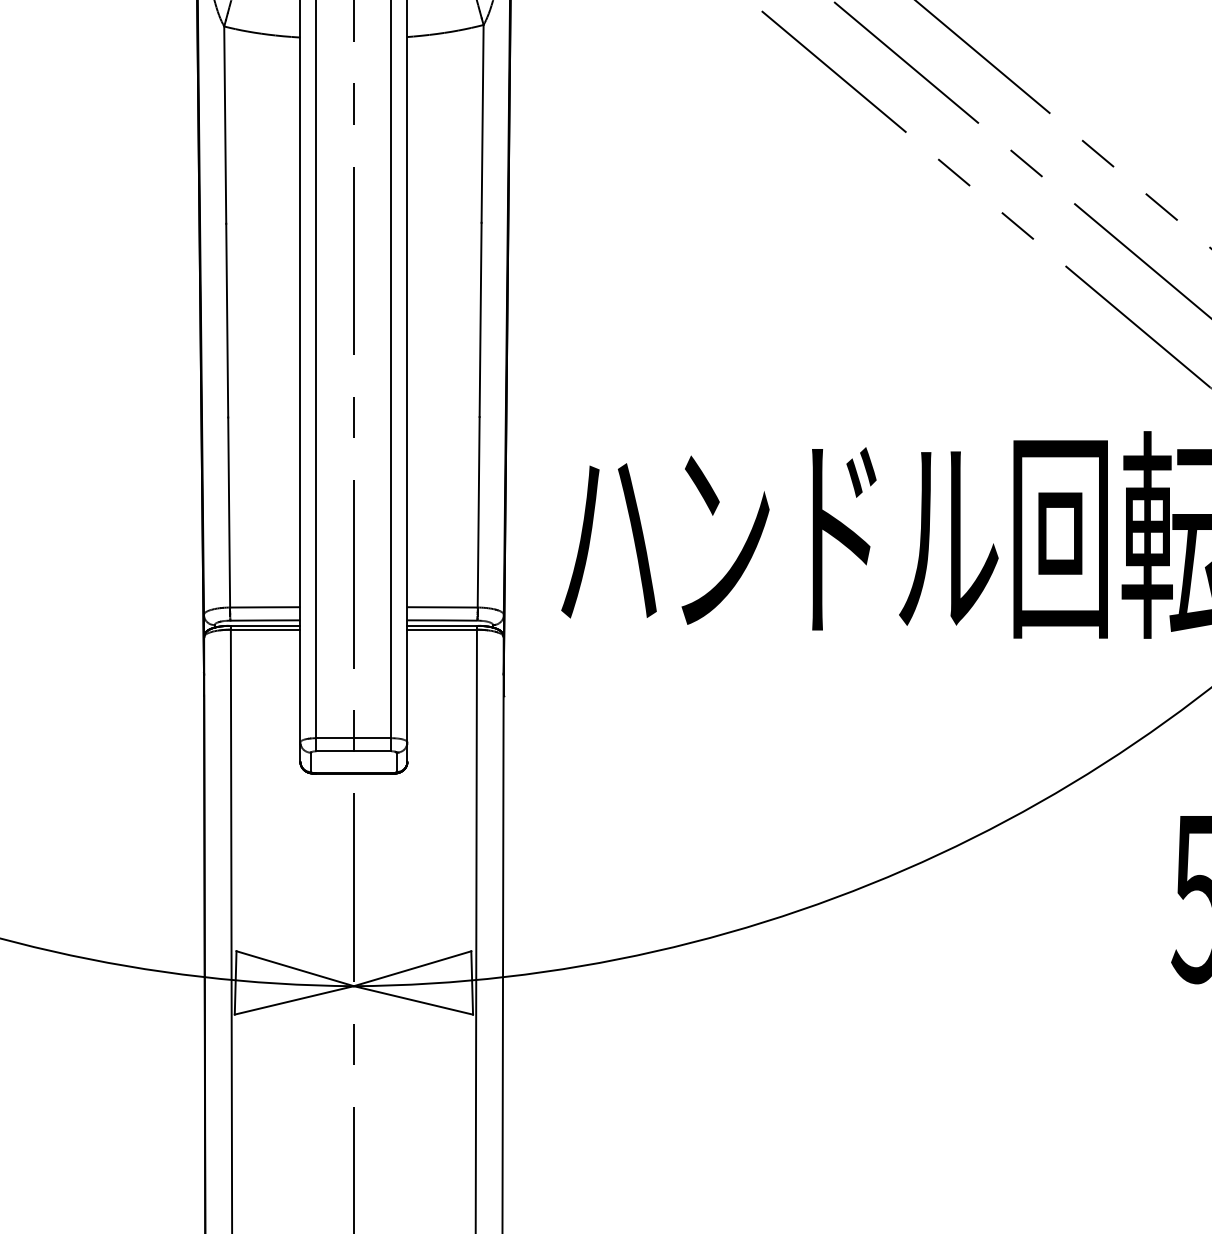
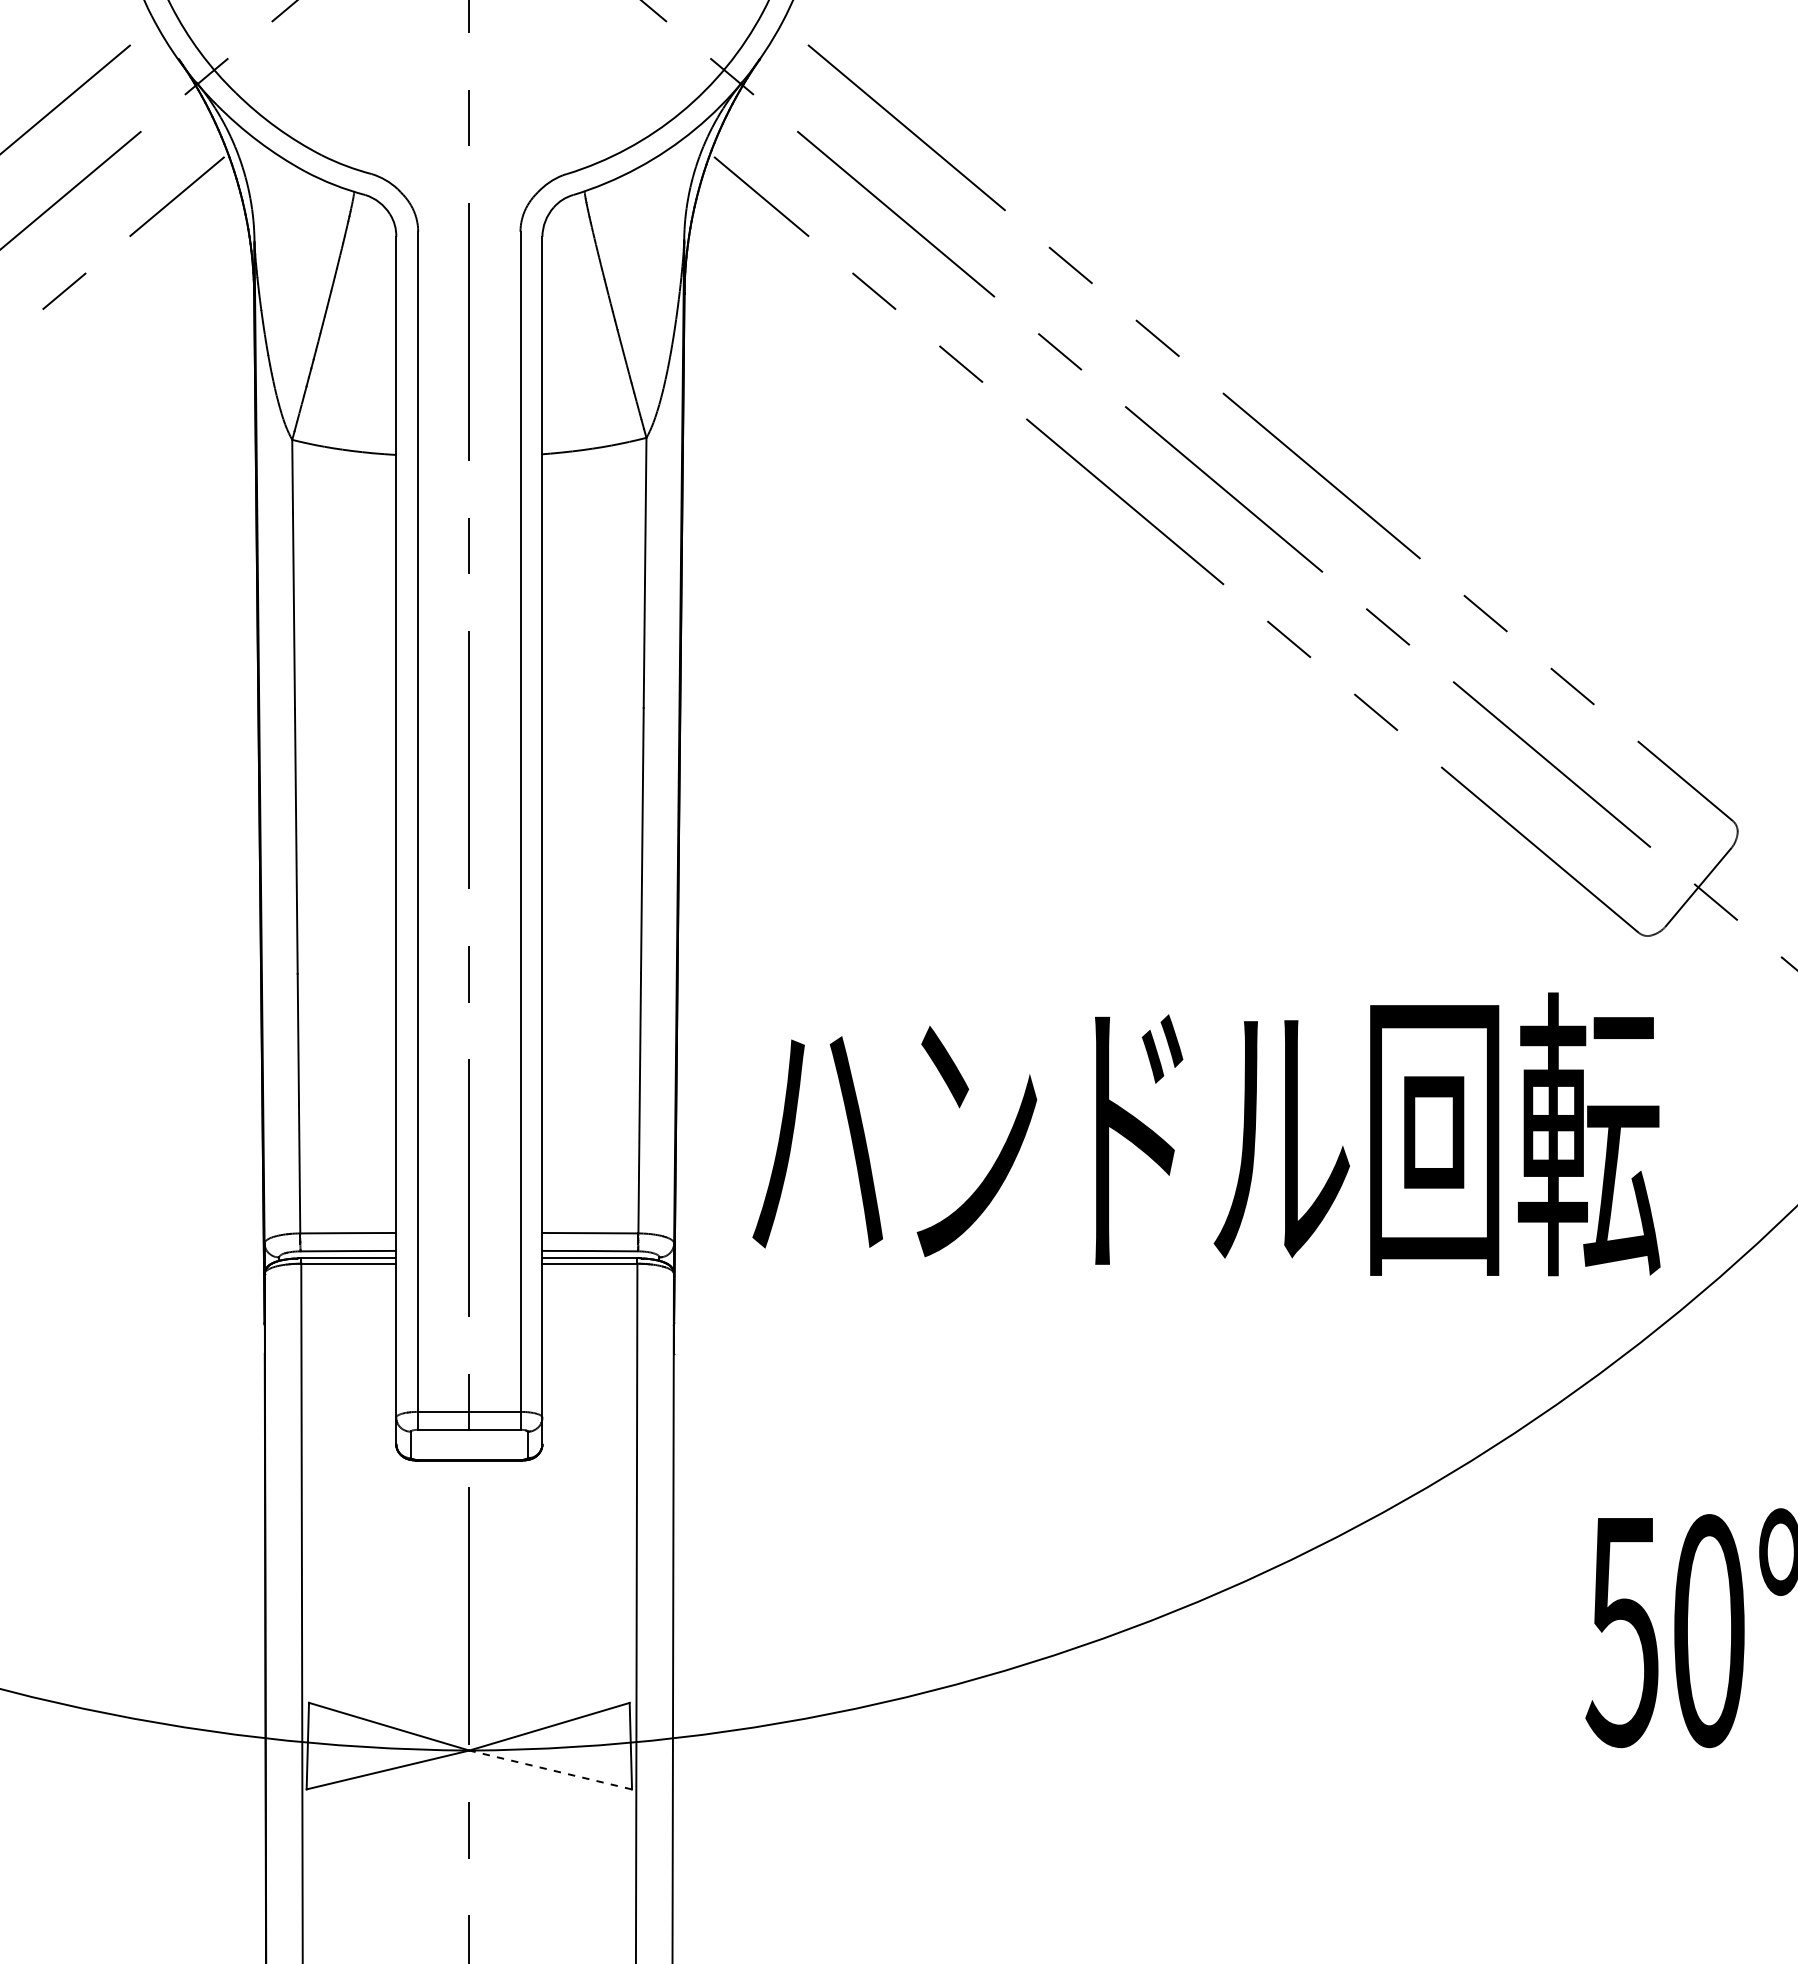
line: (413, 1000) -> (550, 1770), solid -> dashed

